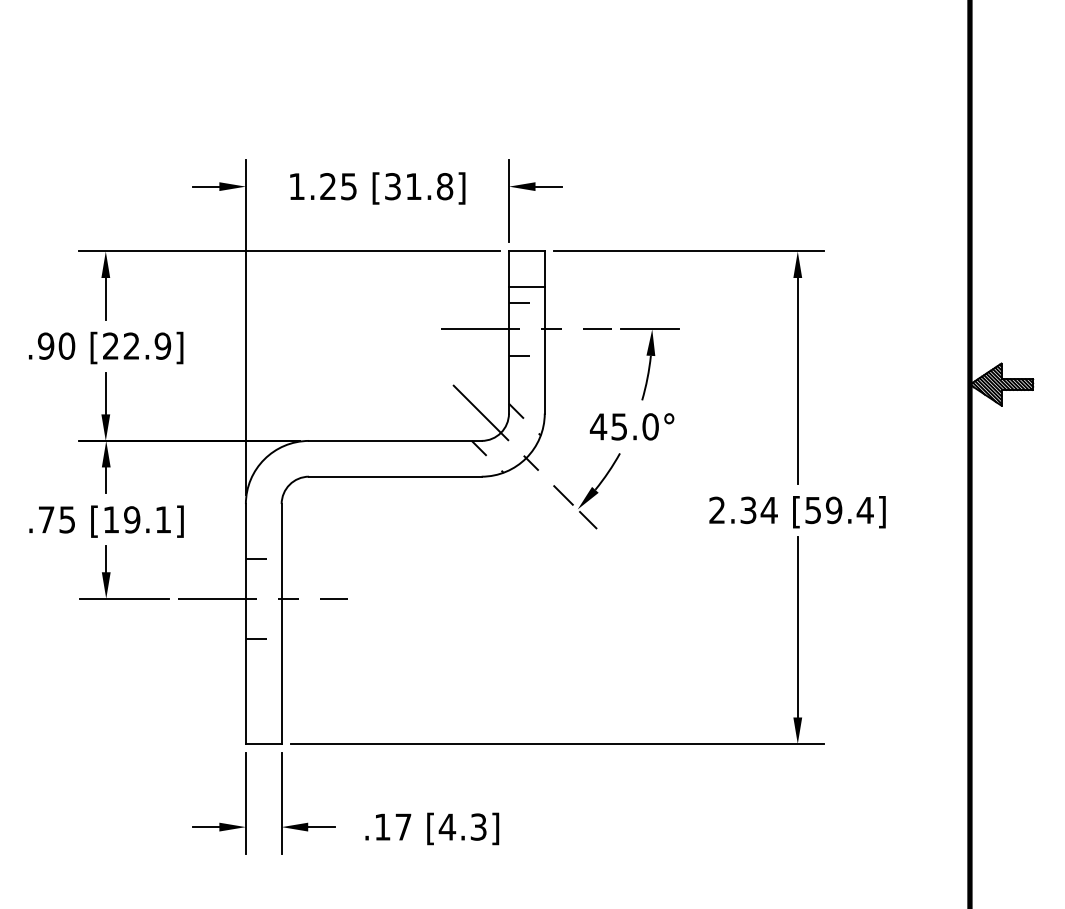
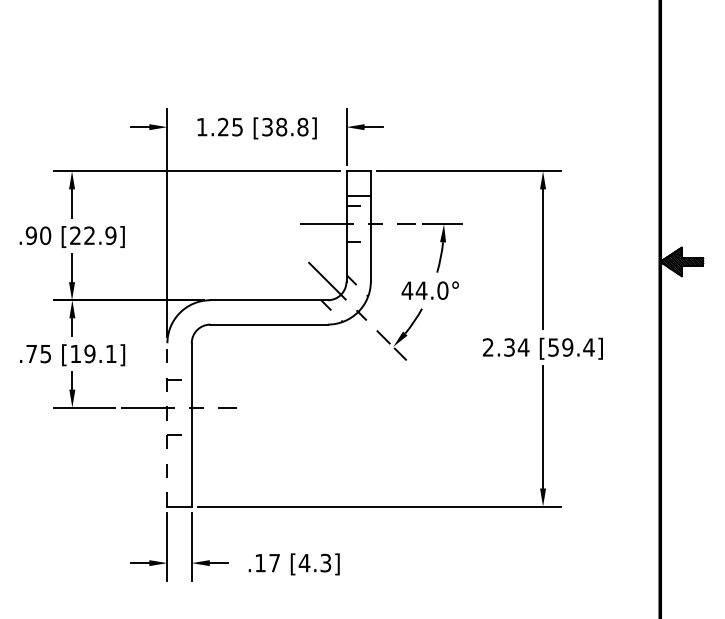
text: (413, 185) -> (281, 126), [31.8] -> [38.8]
text: (619, 426) -> (421, 290), 45.0° -> 44.0°
line: (246, 623) -> (167, 424), solid -> dashed

